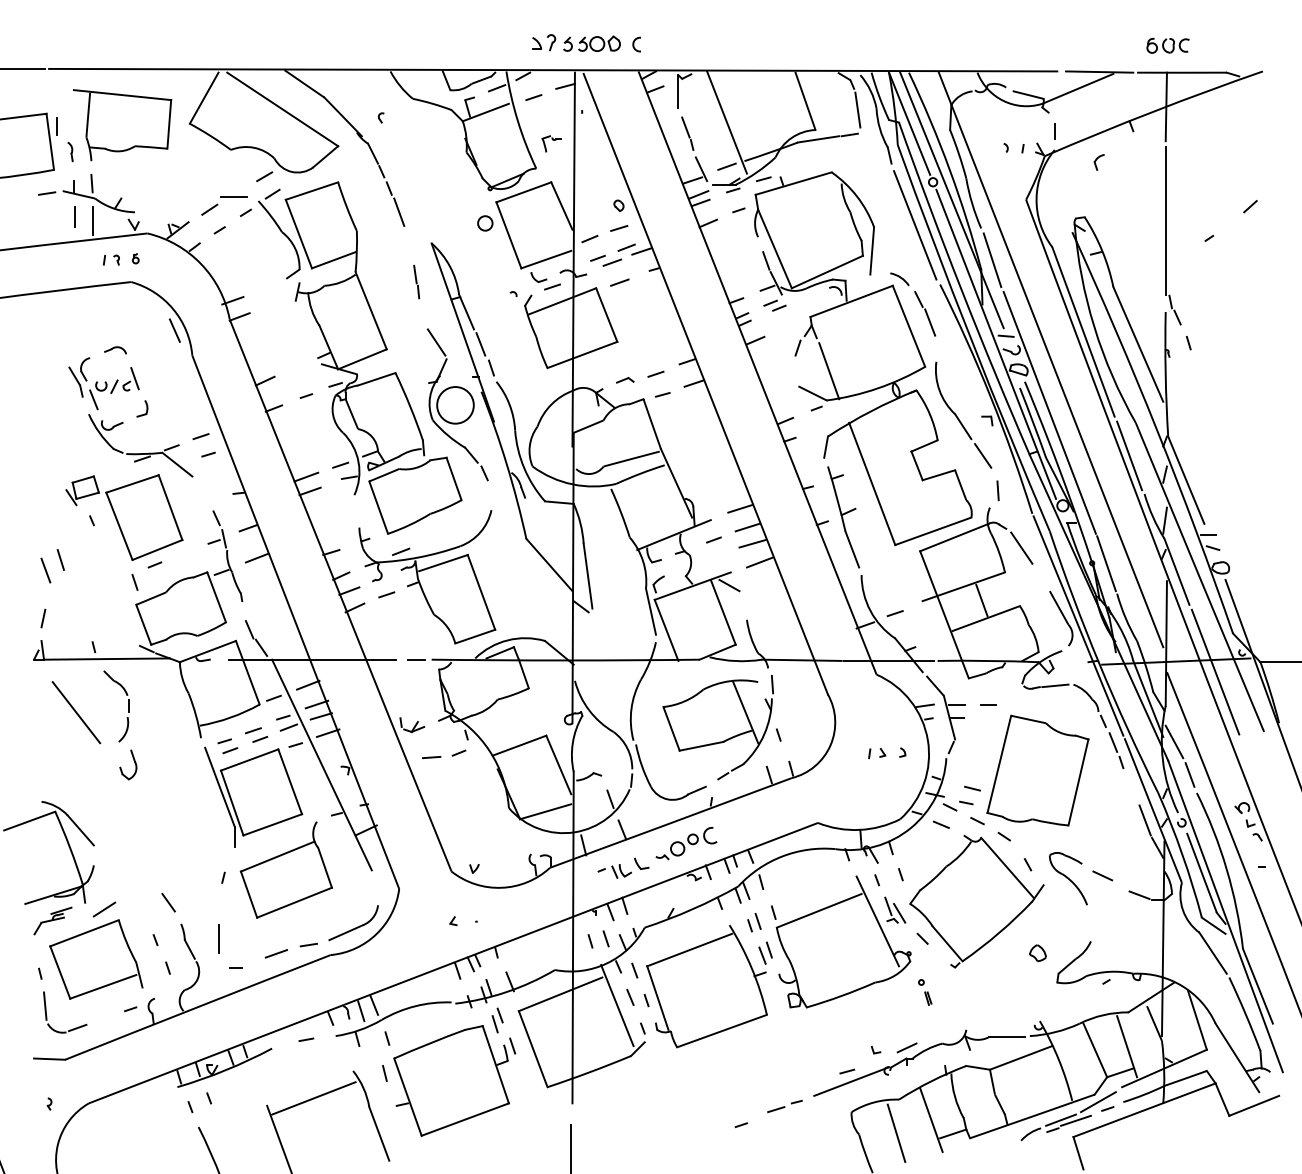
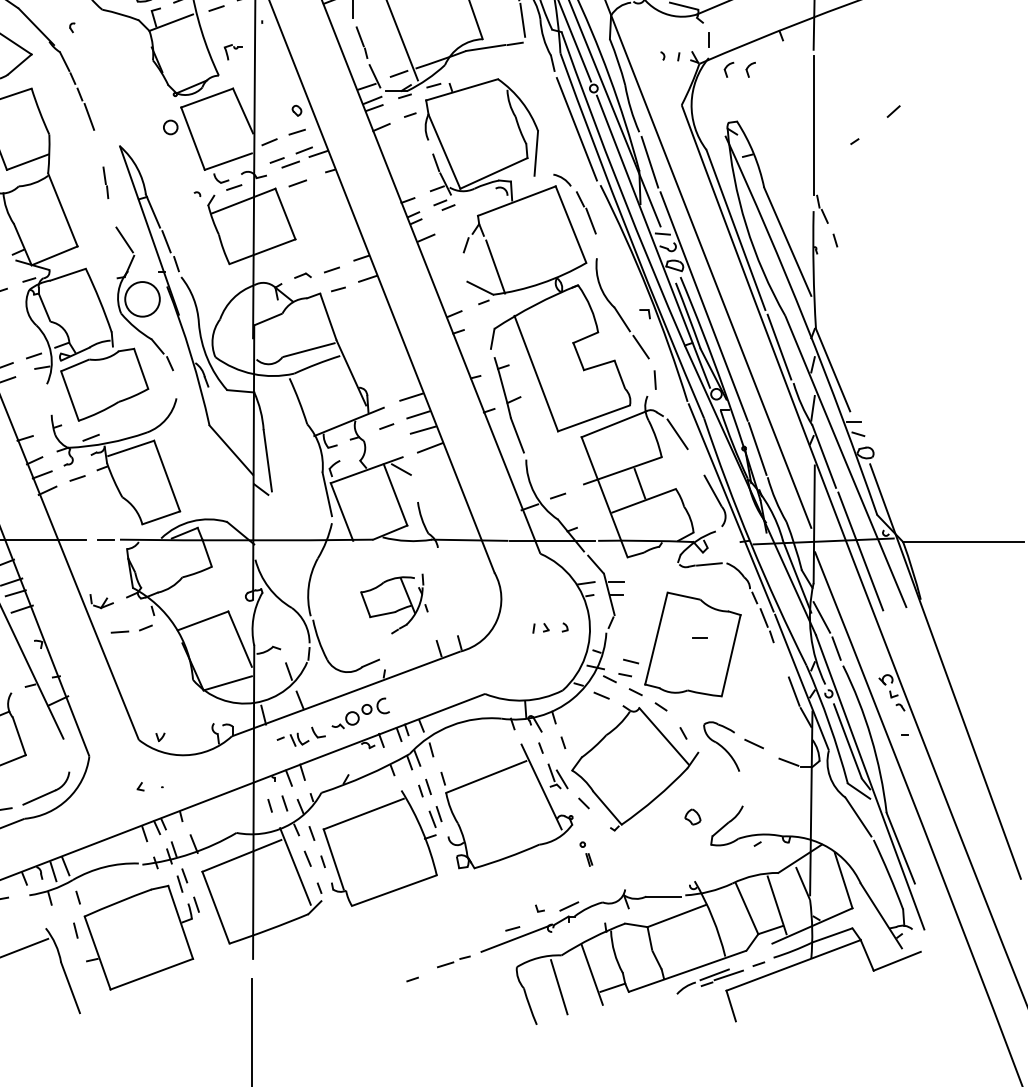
part: (1075, 162) -> (728, 69), added
line: (988, 704) -> (700, 637), moved
part: (721, 727) -> (393, 603), size x0.6
line: (1097, 1102) -> (749, 958), removed

